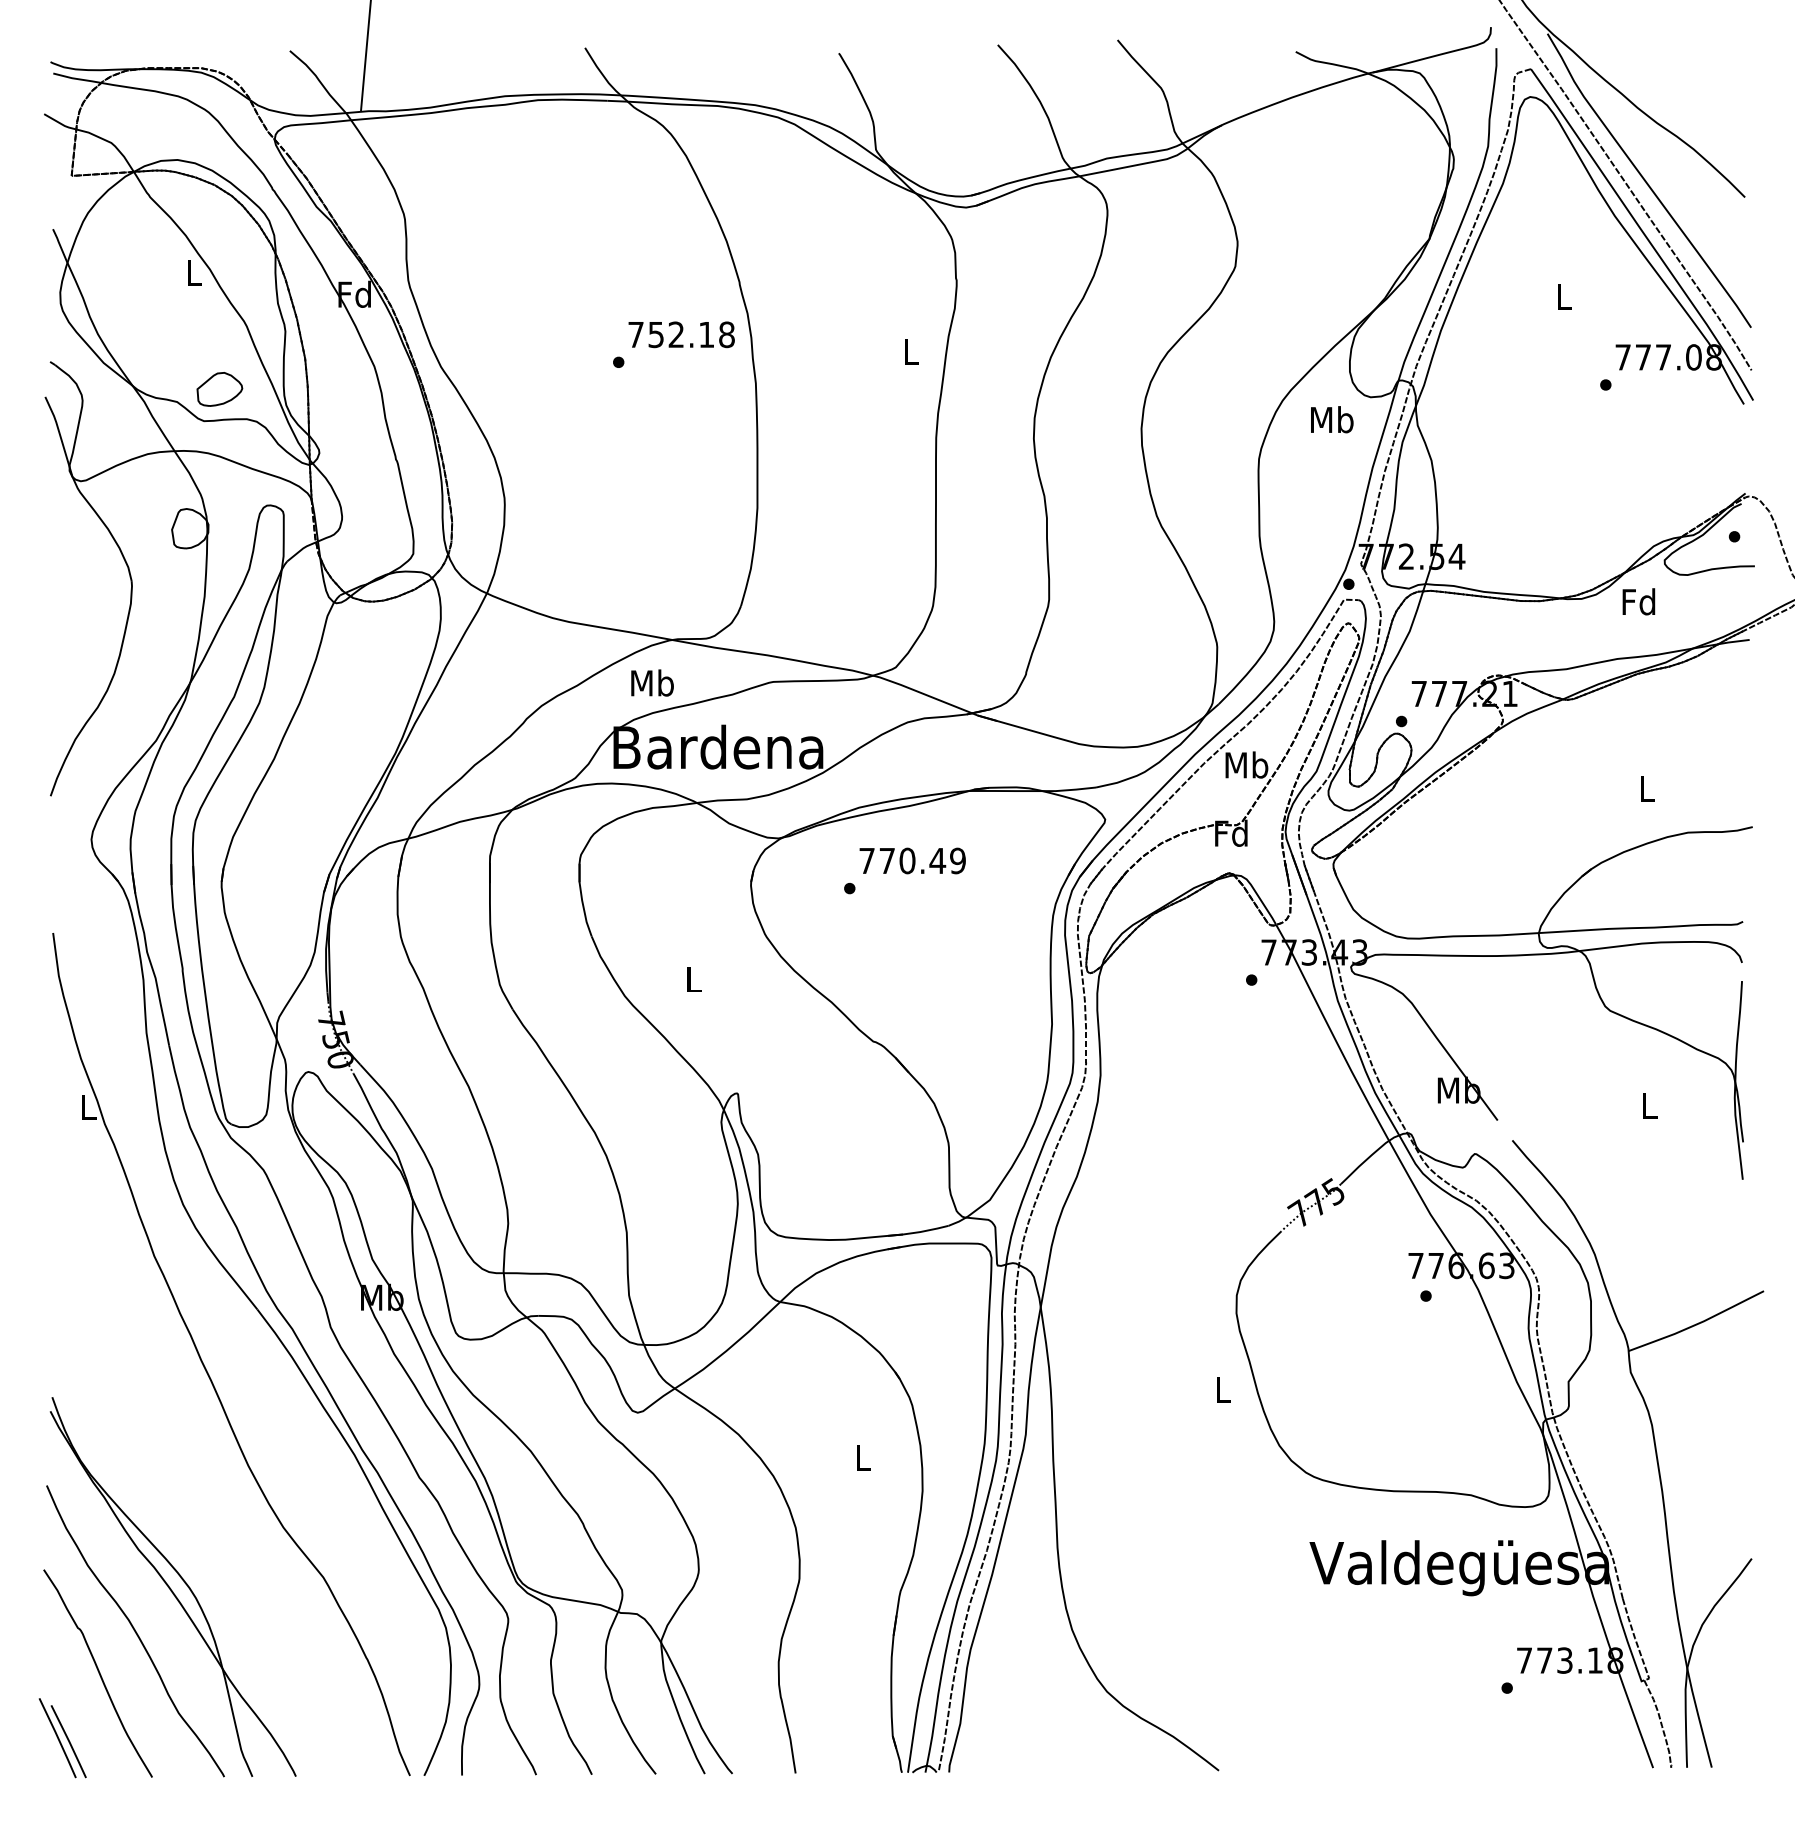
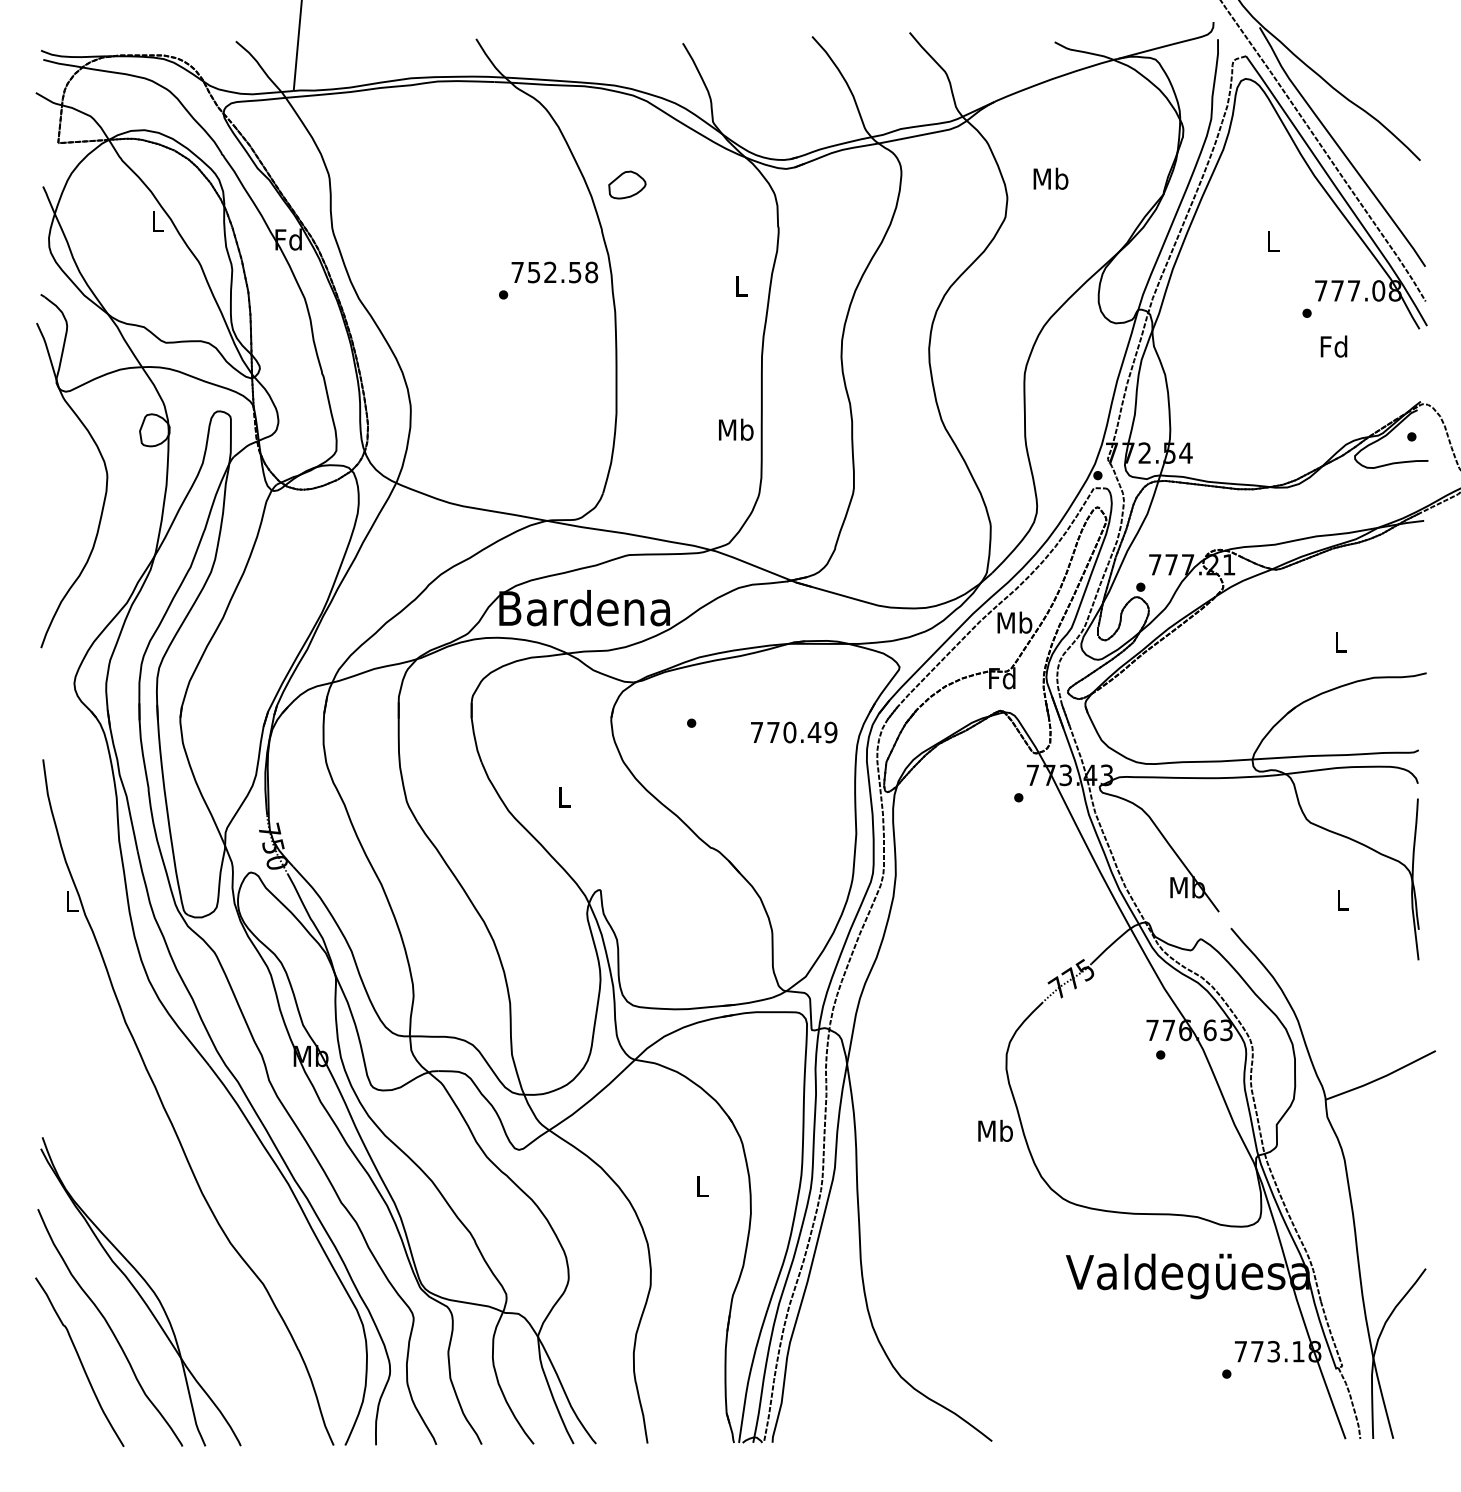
text: (706, 335) -> (575, 273), 752.18 -> 752.58
part: (219, 389) -> (627, 185), moved
text: (1332, 419) -> (1051, 178), moved
text: (1638, 601) -> (1333, 346), moved
text: (652, 682) -> (736, 429), moved
text: (912, 860) -> (793, 732), moved
text: (1223, 1388) -> (995, 1130), L -> Mb
part: (62, 1738) -> (50, 1415), removed

